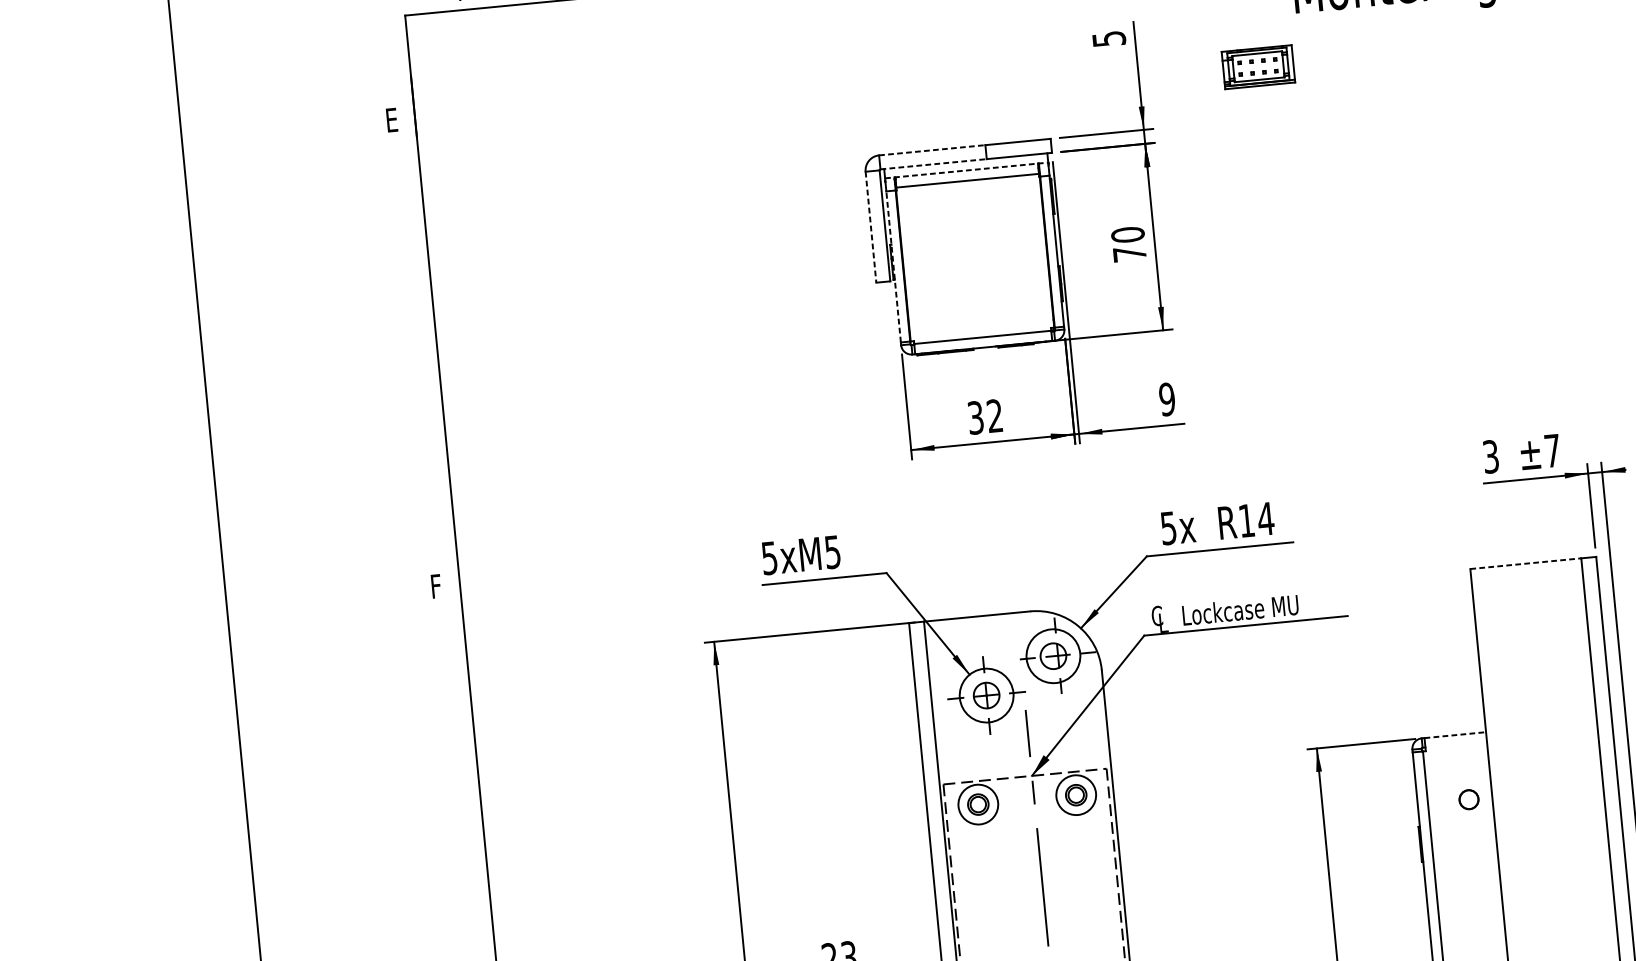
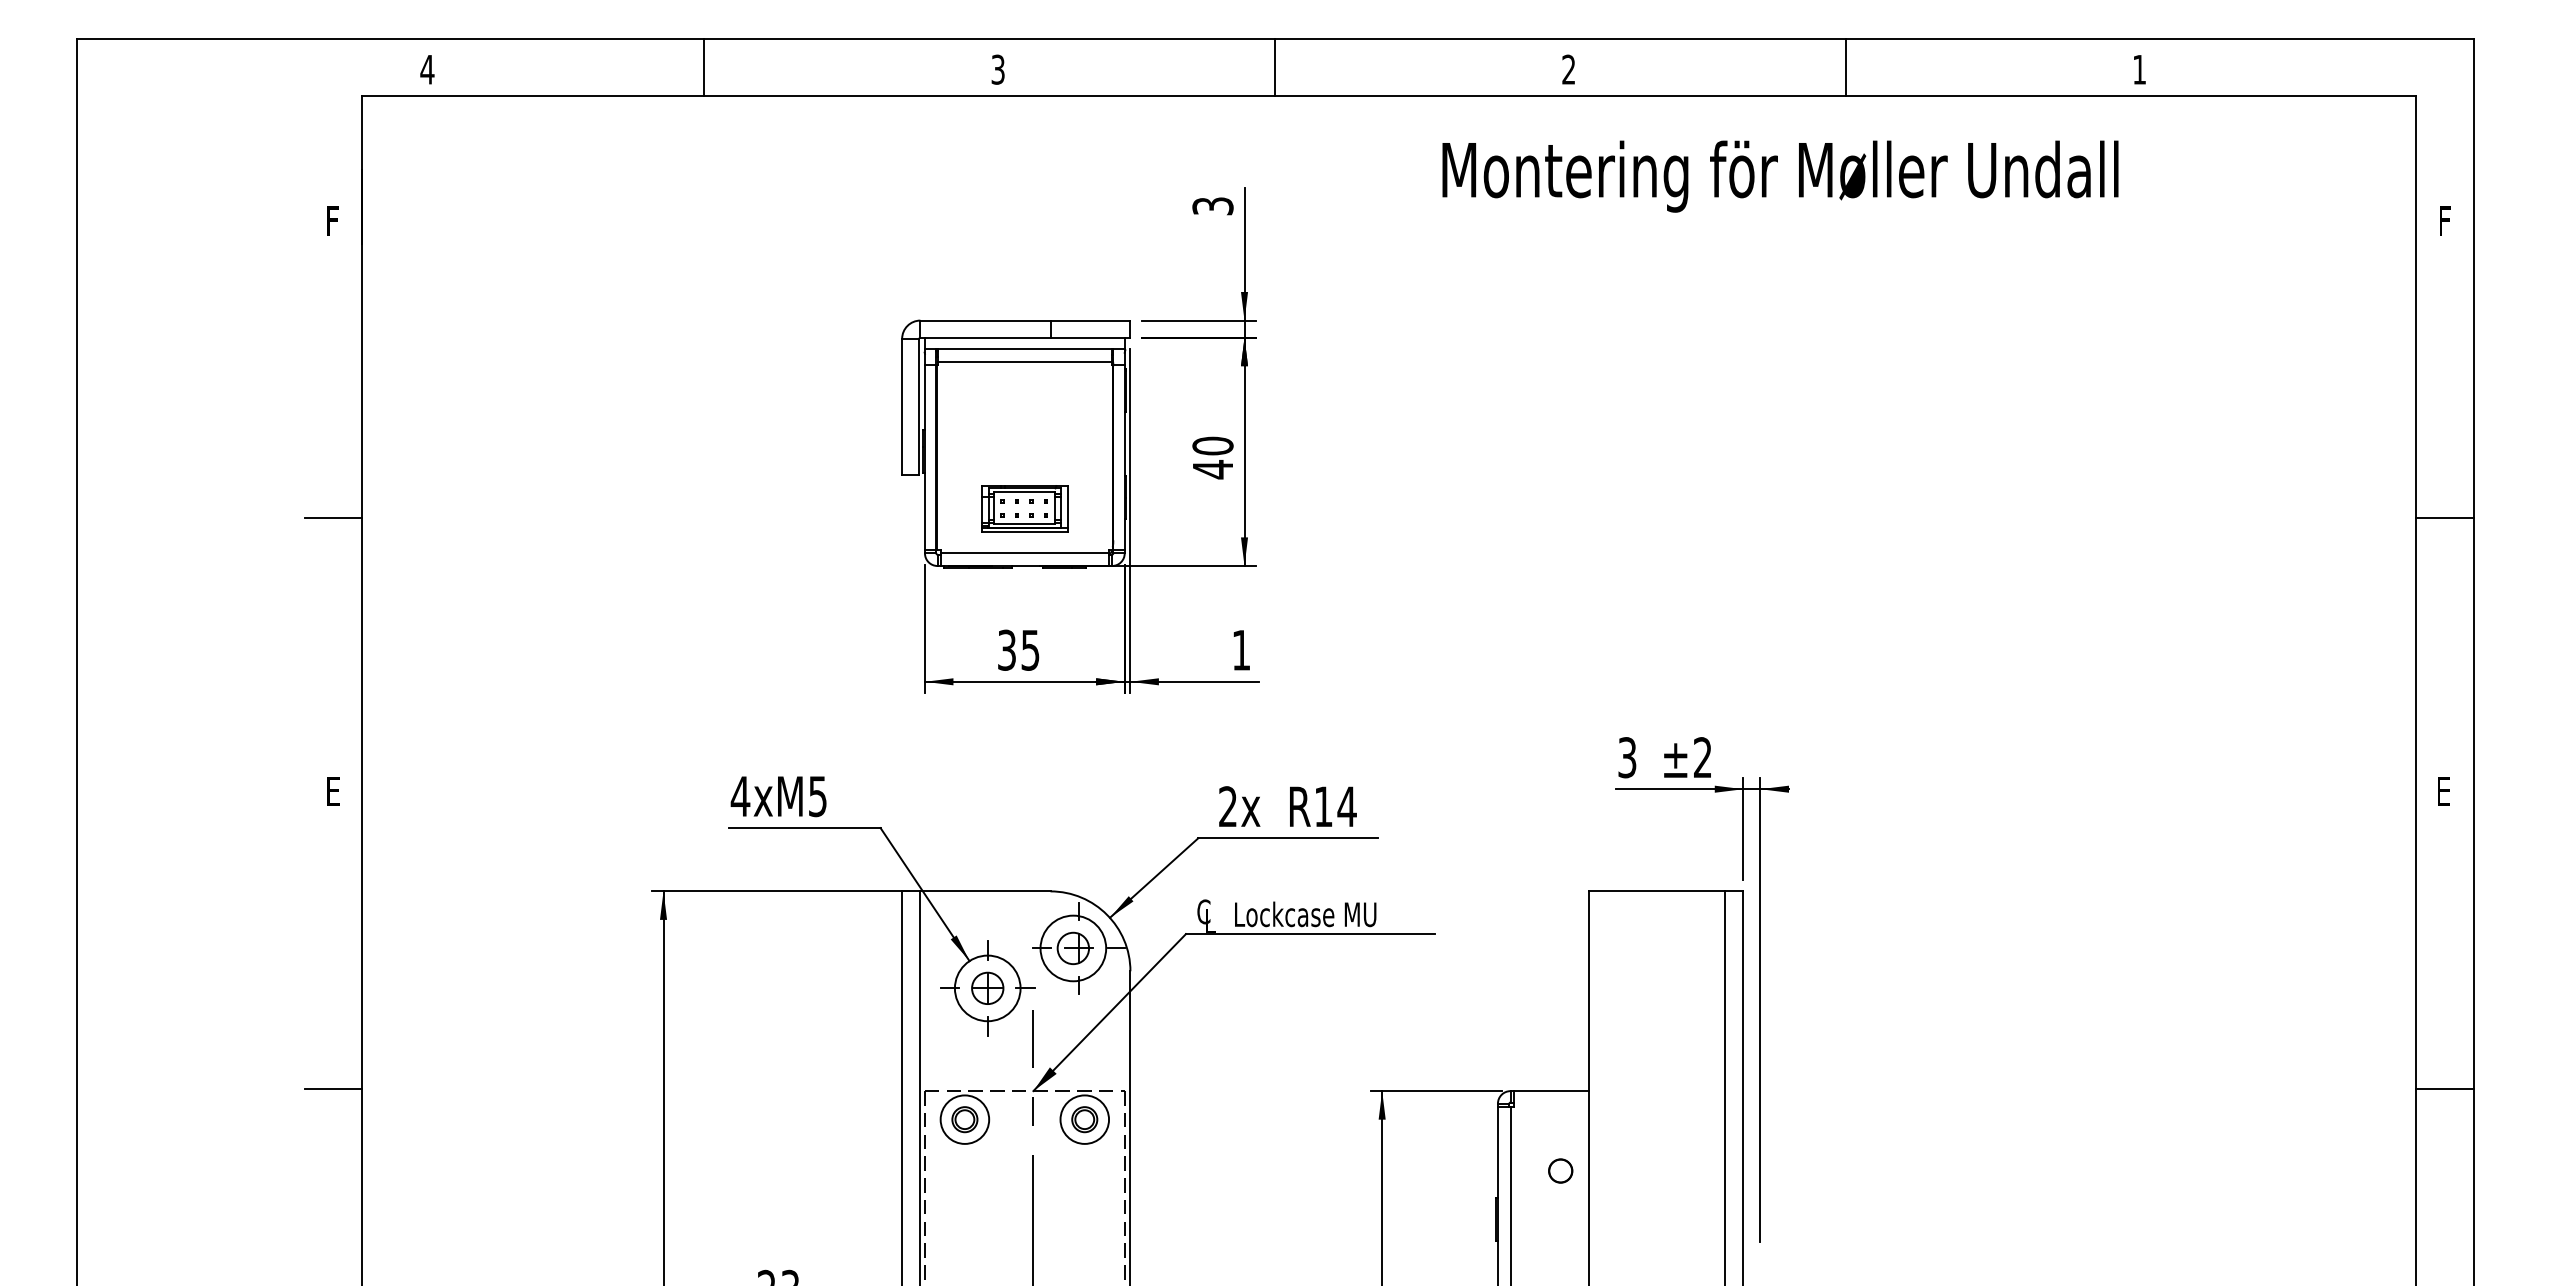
text: (1108, 38) -> (1212, 205), 5 -> 3
part: (1258, 66) -> (1024, 508), moved
text: (392, 119) -> (334, 220), E -> F
line: (932, 150) -> (985, 320), dashed -> solid
line: (933, 164) -> (985, 337), dashed -> solid
line: (966, 170) -> (1024, 349), dashed -> solid
line: (871, 226) -> (902, 406), dashed -> solid
text: (1129, 254) -> (1212, 469), 70 -> 40
line: (893, 266) -> (924, 457), dashed -> solid
line: (414, 363) -> (332, 518), added
text: (1167, 398) -> (1241, 649), 9 -> 1
text: (994, 415) -> (1030, 649), 32 -> 35
text: (1552, 450) -> (1702, 757), ±7 -> ±2
text: (1168, 528) -> (1227, 806), 5x -> 2x
text: (769, 558) -> (740, 796), 5xM5 -> 4xM5
line: (1526, 563) -> (1657, 891), dashed -> solid
text: (437, 586) -> (334, 791), F -> E
line: (1455, 735) -> (1551, 1091), dashed -> solid
line: (459, 828) -> (332, 1088), added

